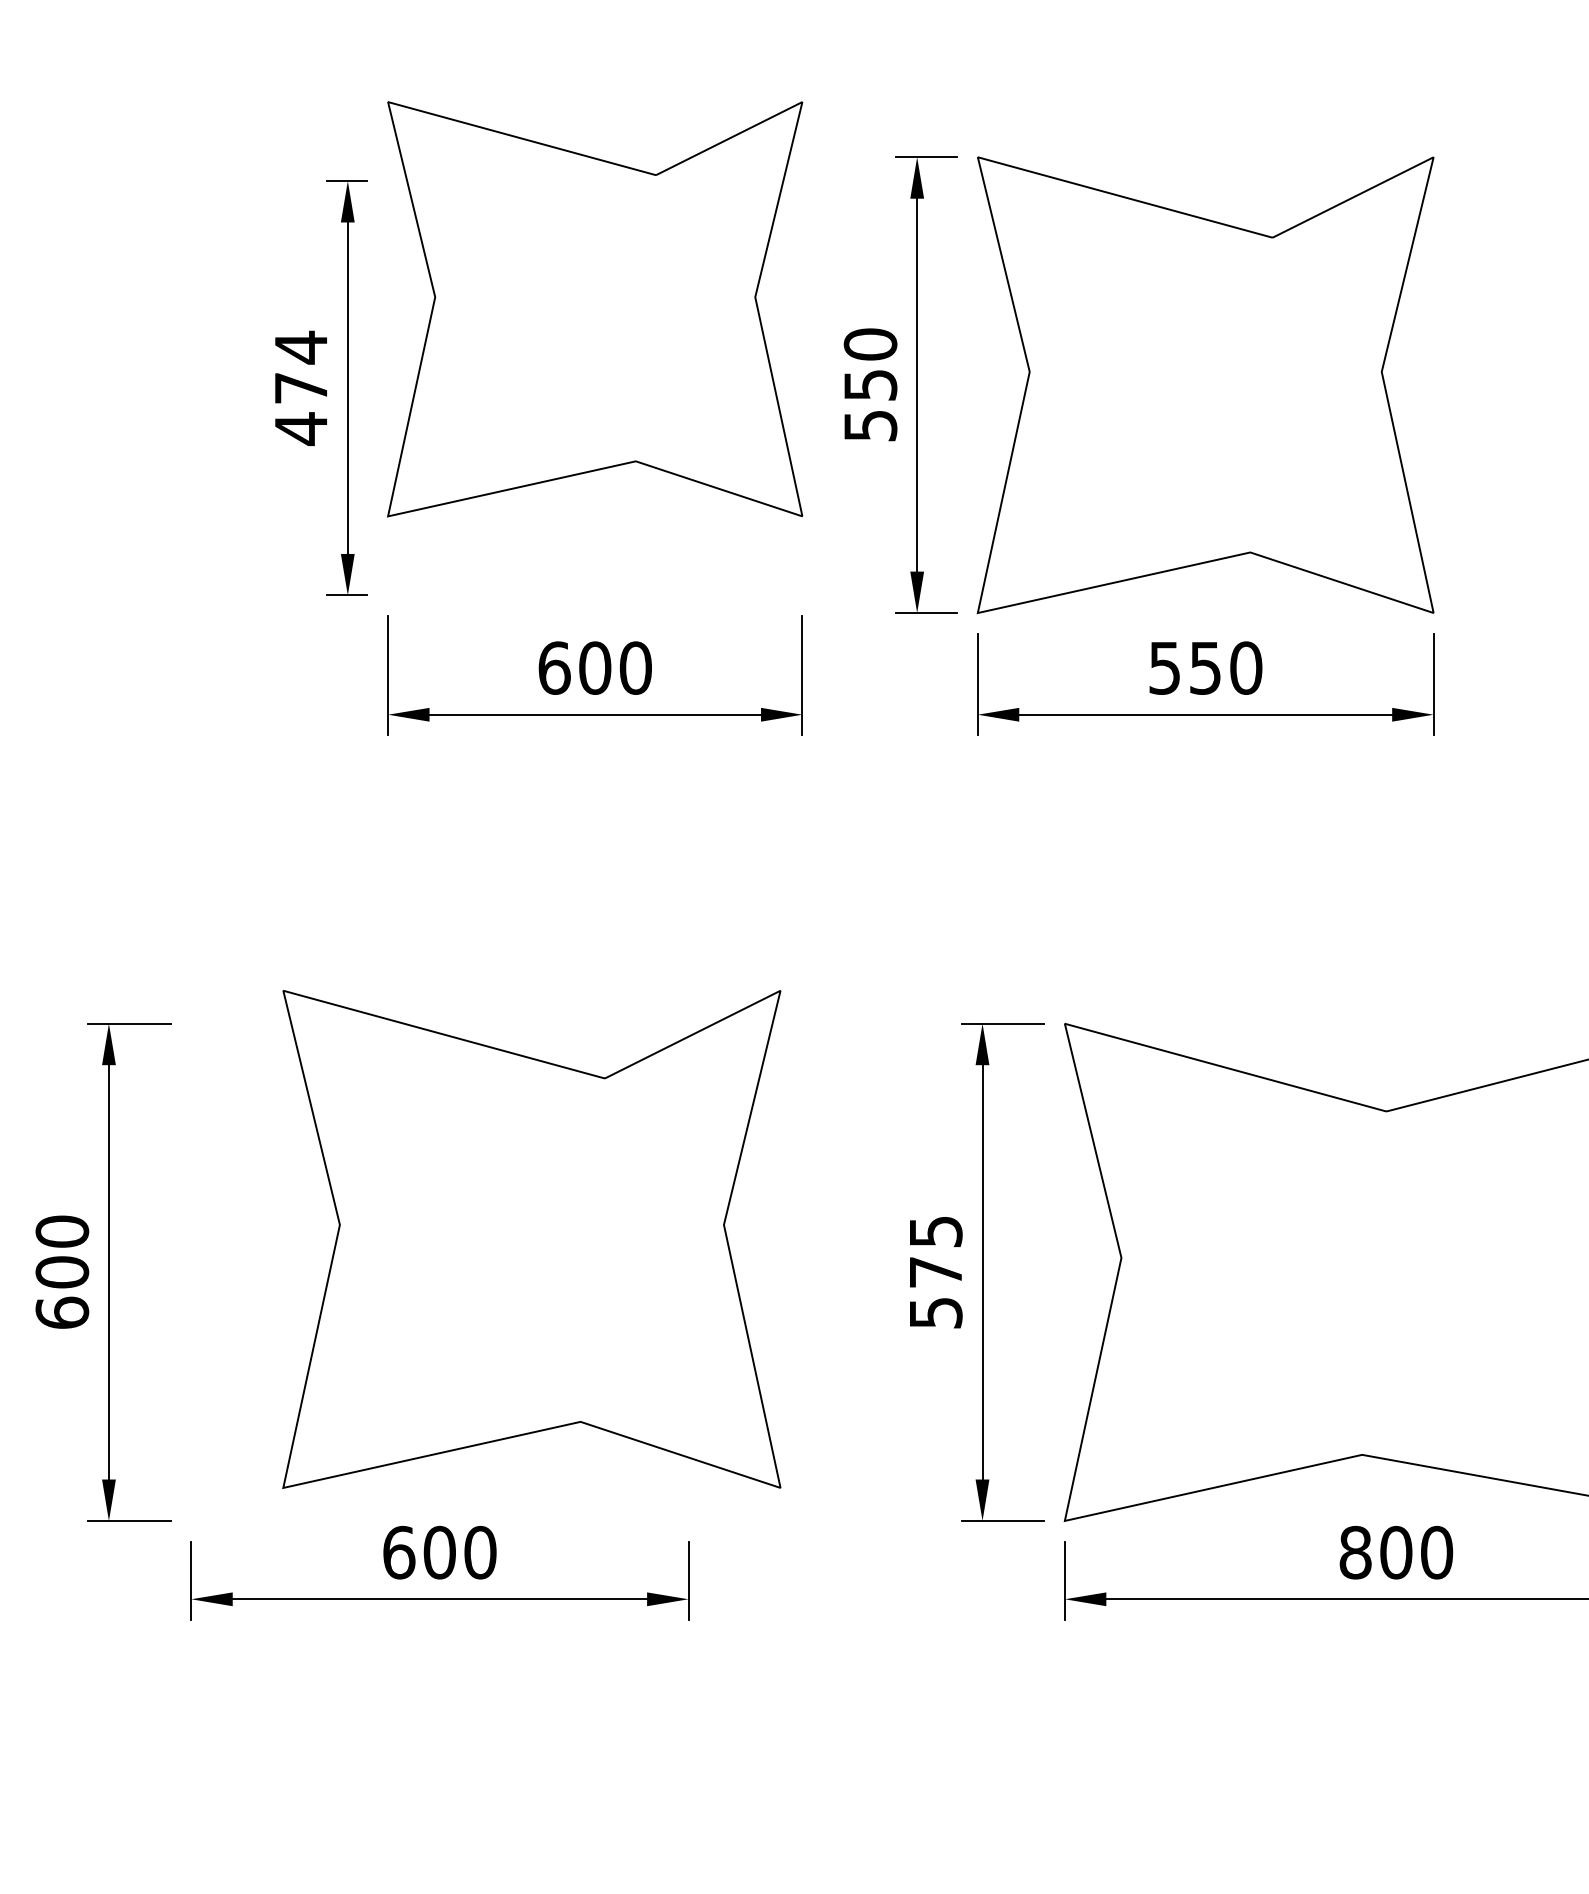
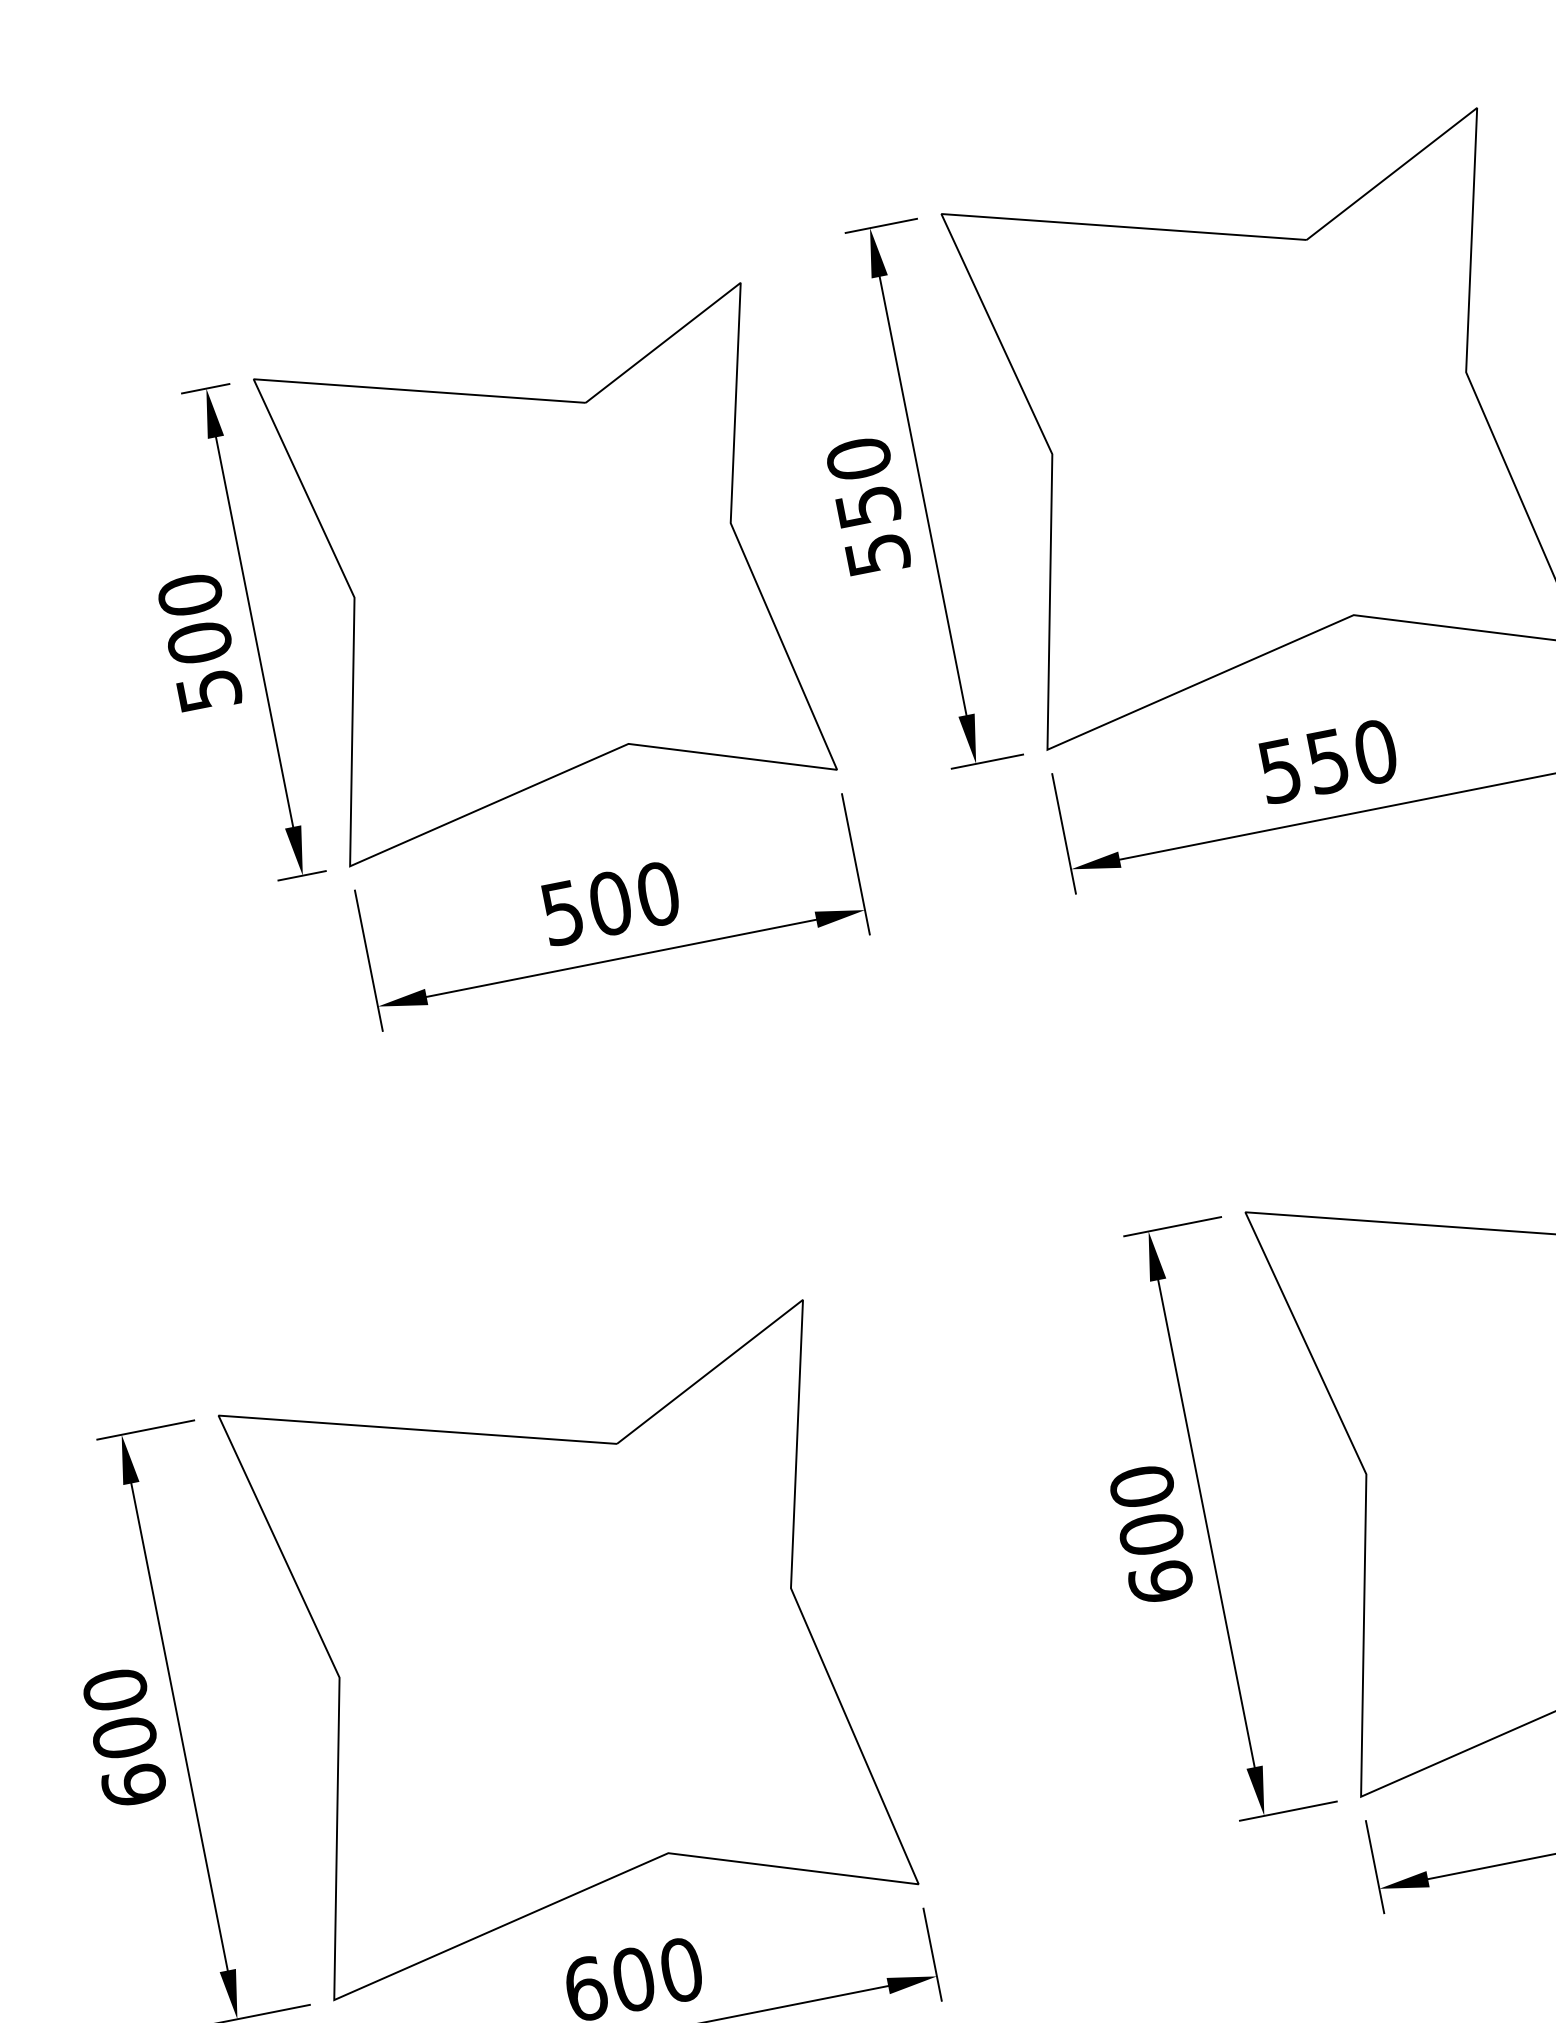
part: (595, 309) -> (545, 574), moved
text: (300, 387) -> (198, 642), 474 -> 500
text: (554, 667) -> (562, 912), 600 -> 500
part: (531, 1239) -> (568, 1650), moved
text: (935, 1271) -> (1150, 1533), 575 -> 600

